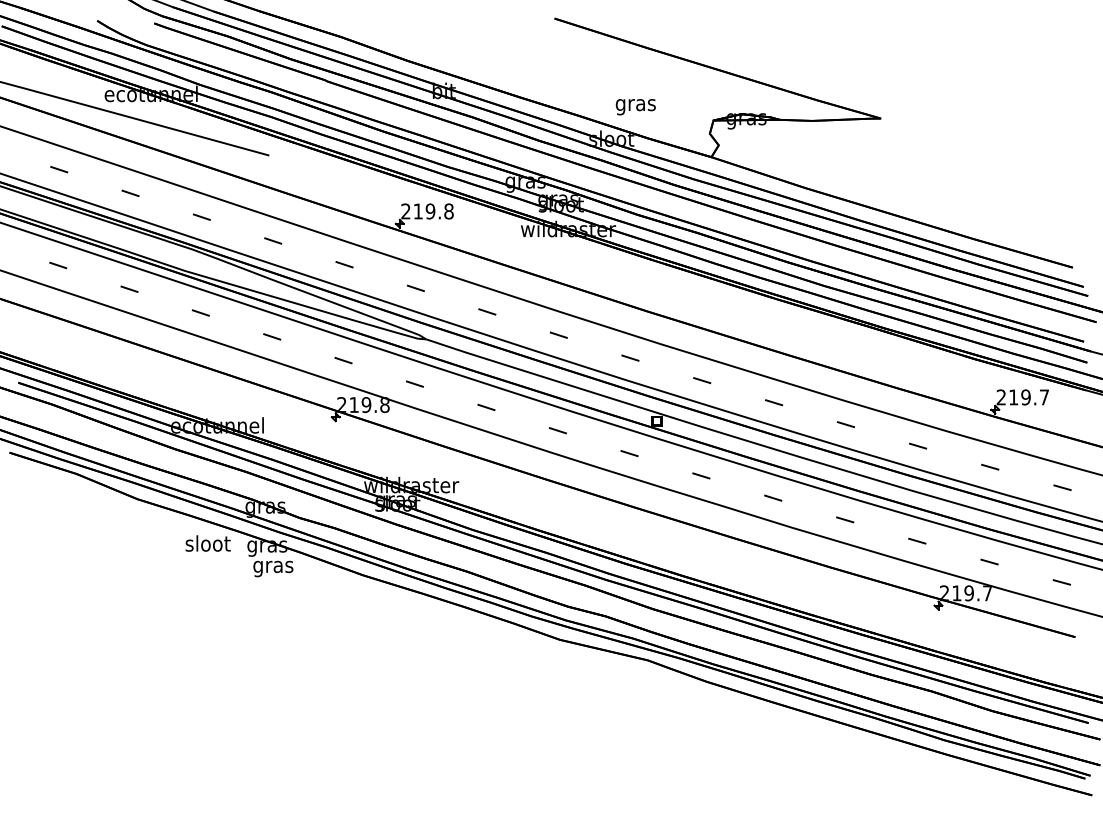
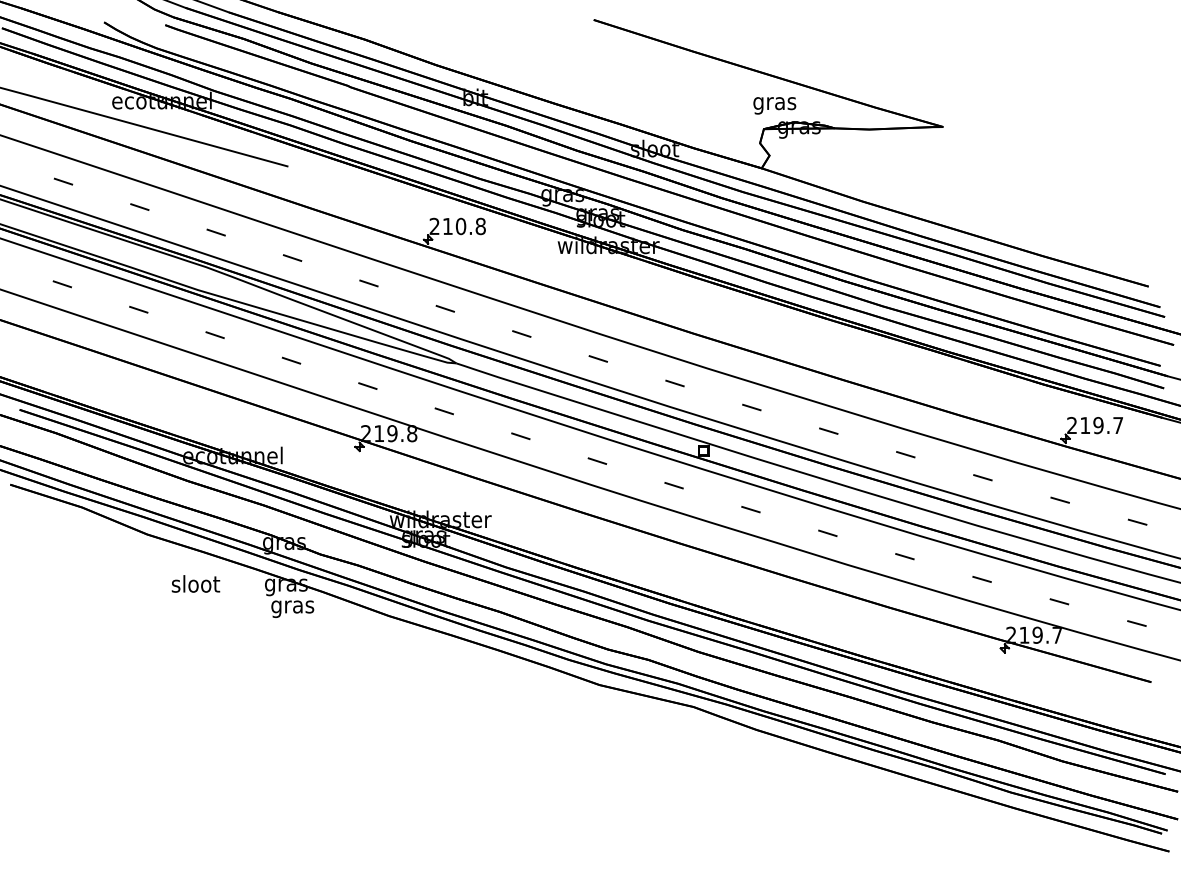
text: (635, 106) -> (774, 105), moved
text: (430, 211) -> (460, 226), 219.8 -> 210.8
text: (207, 543) -> (195, 583), moved

